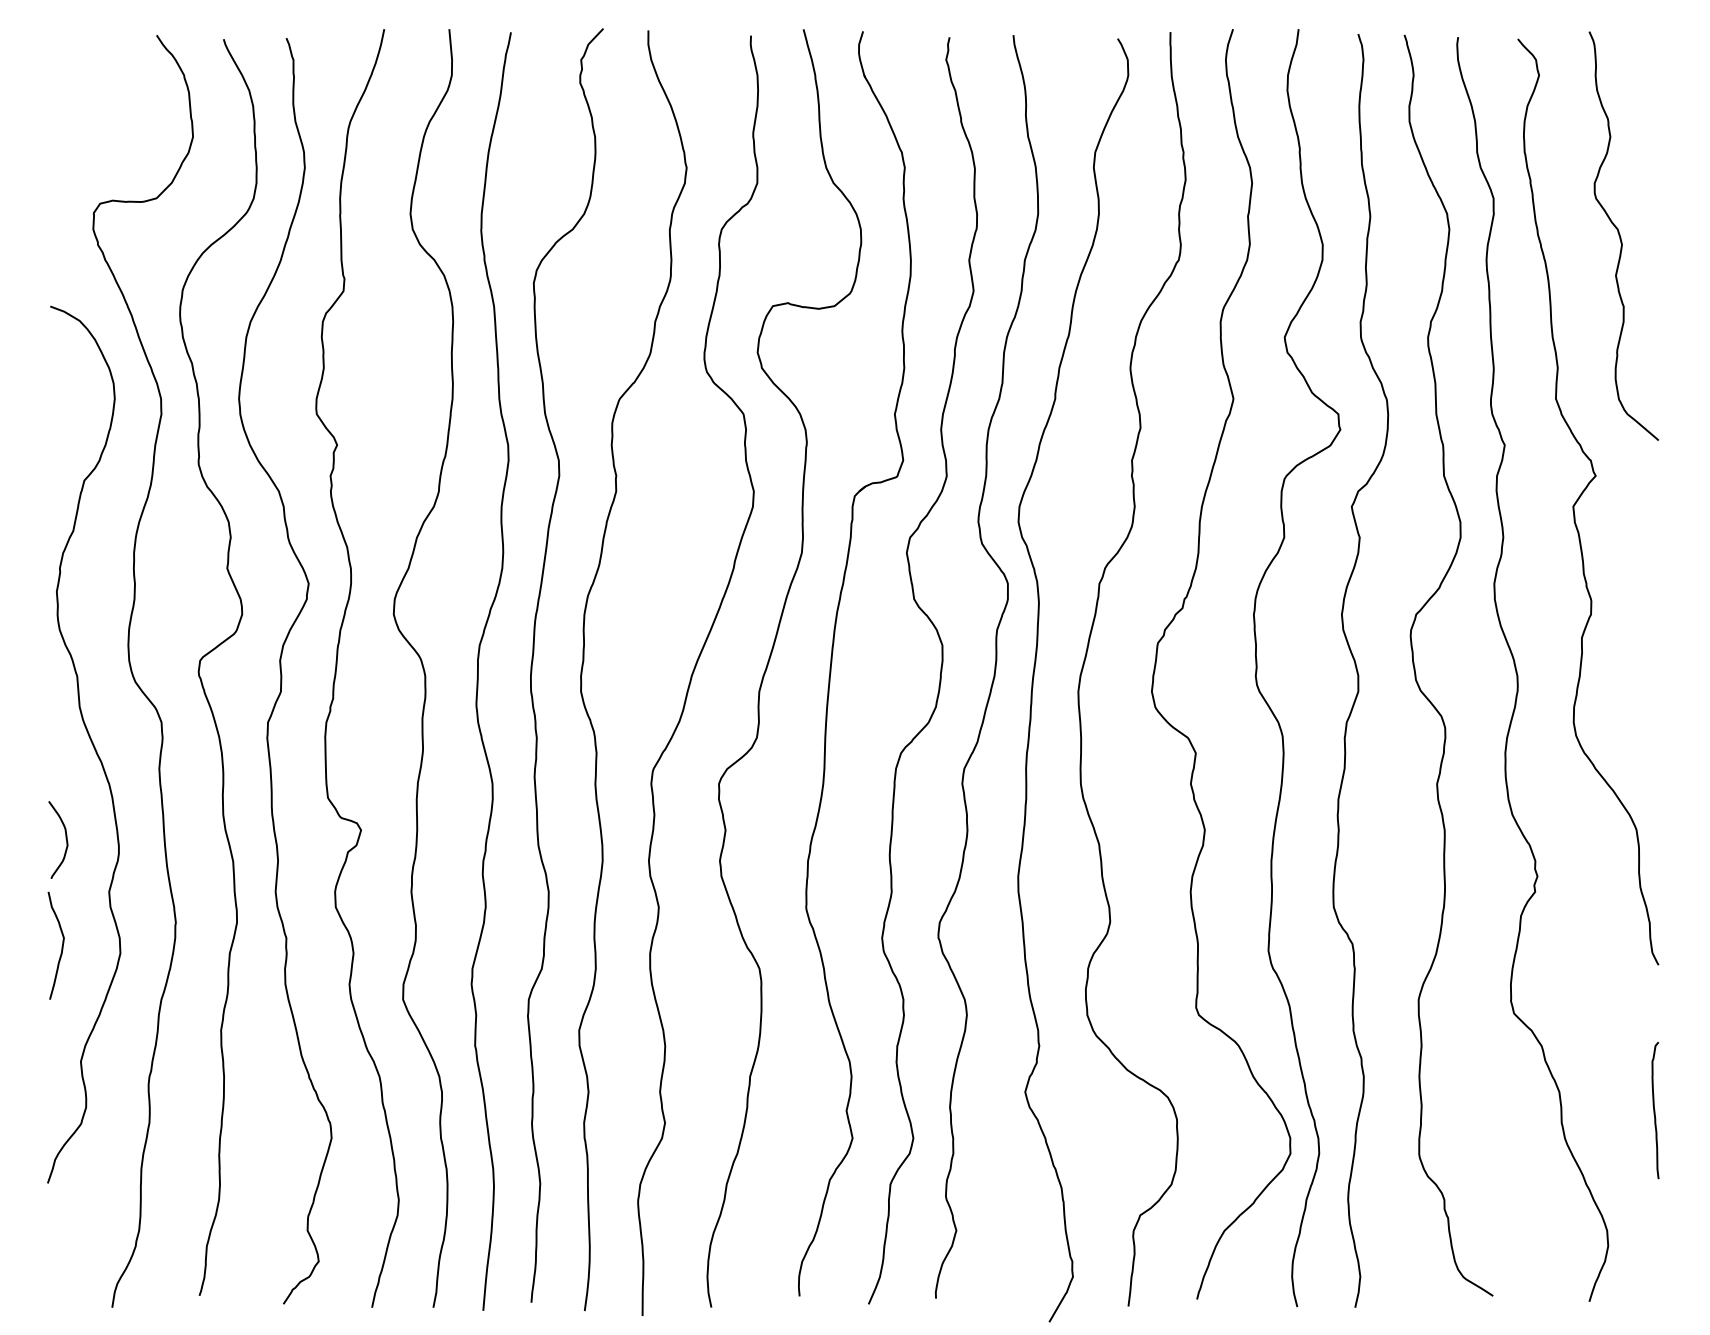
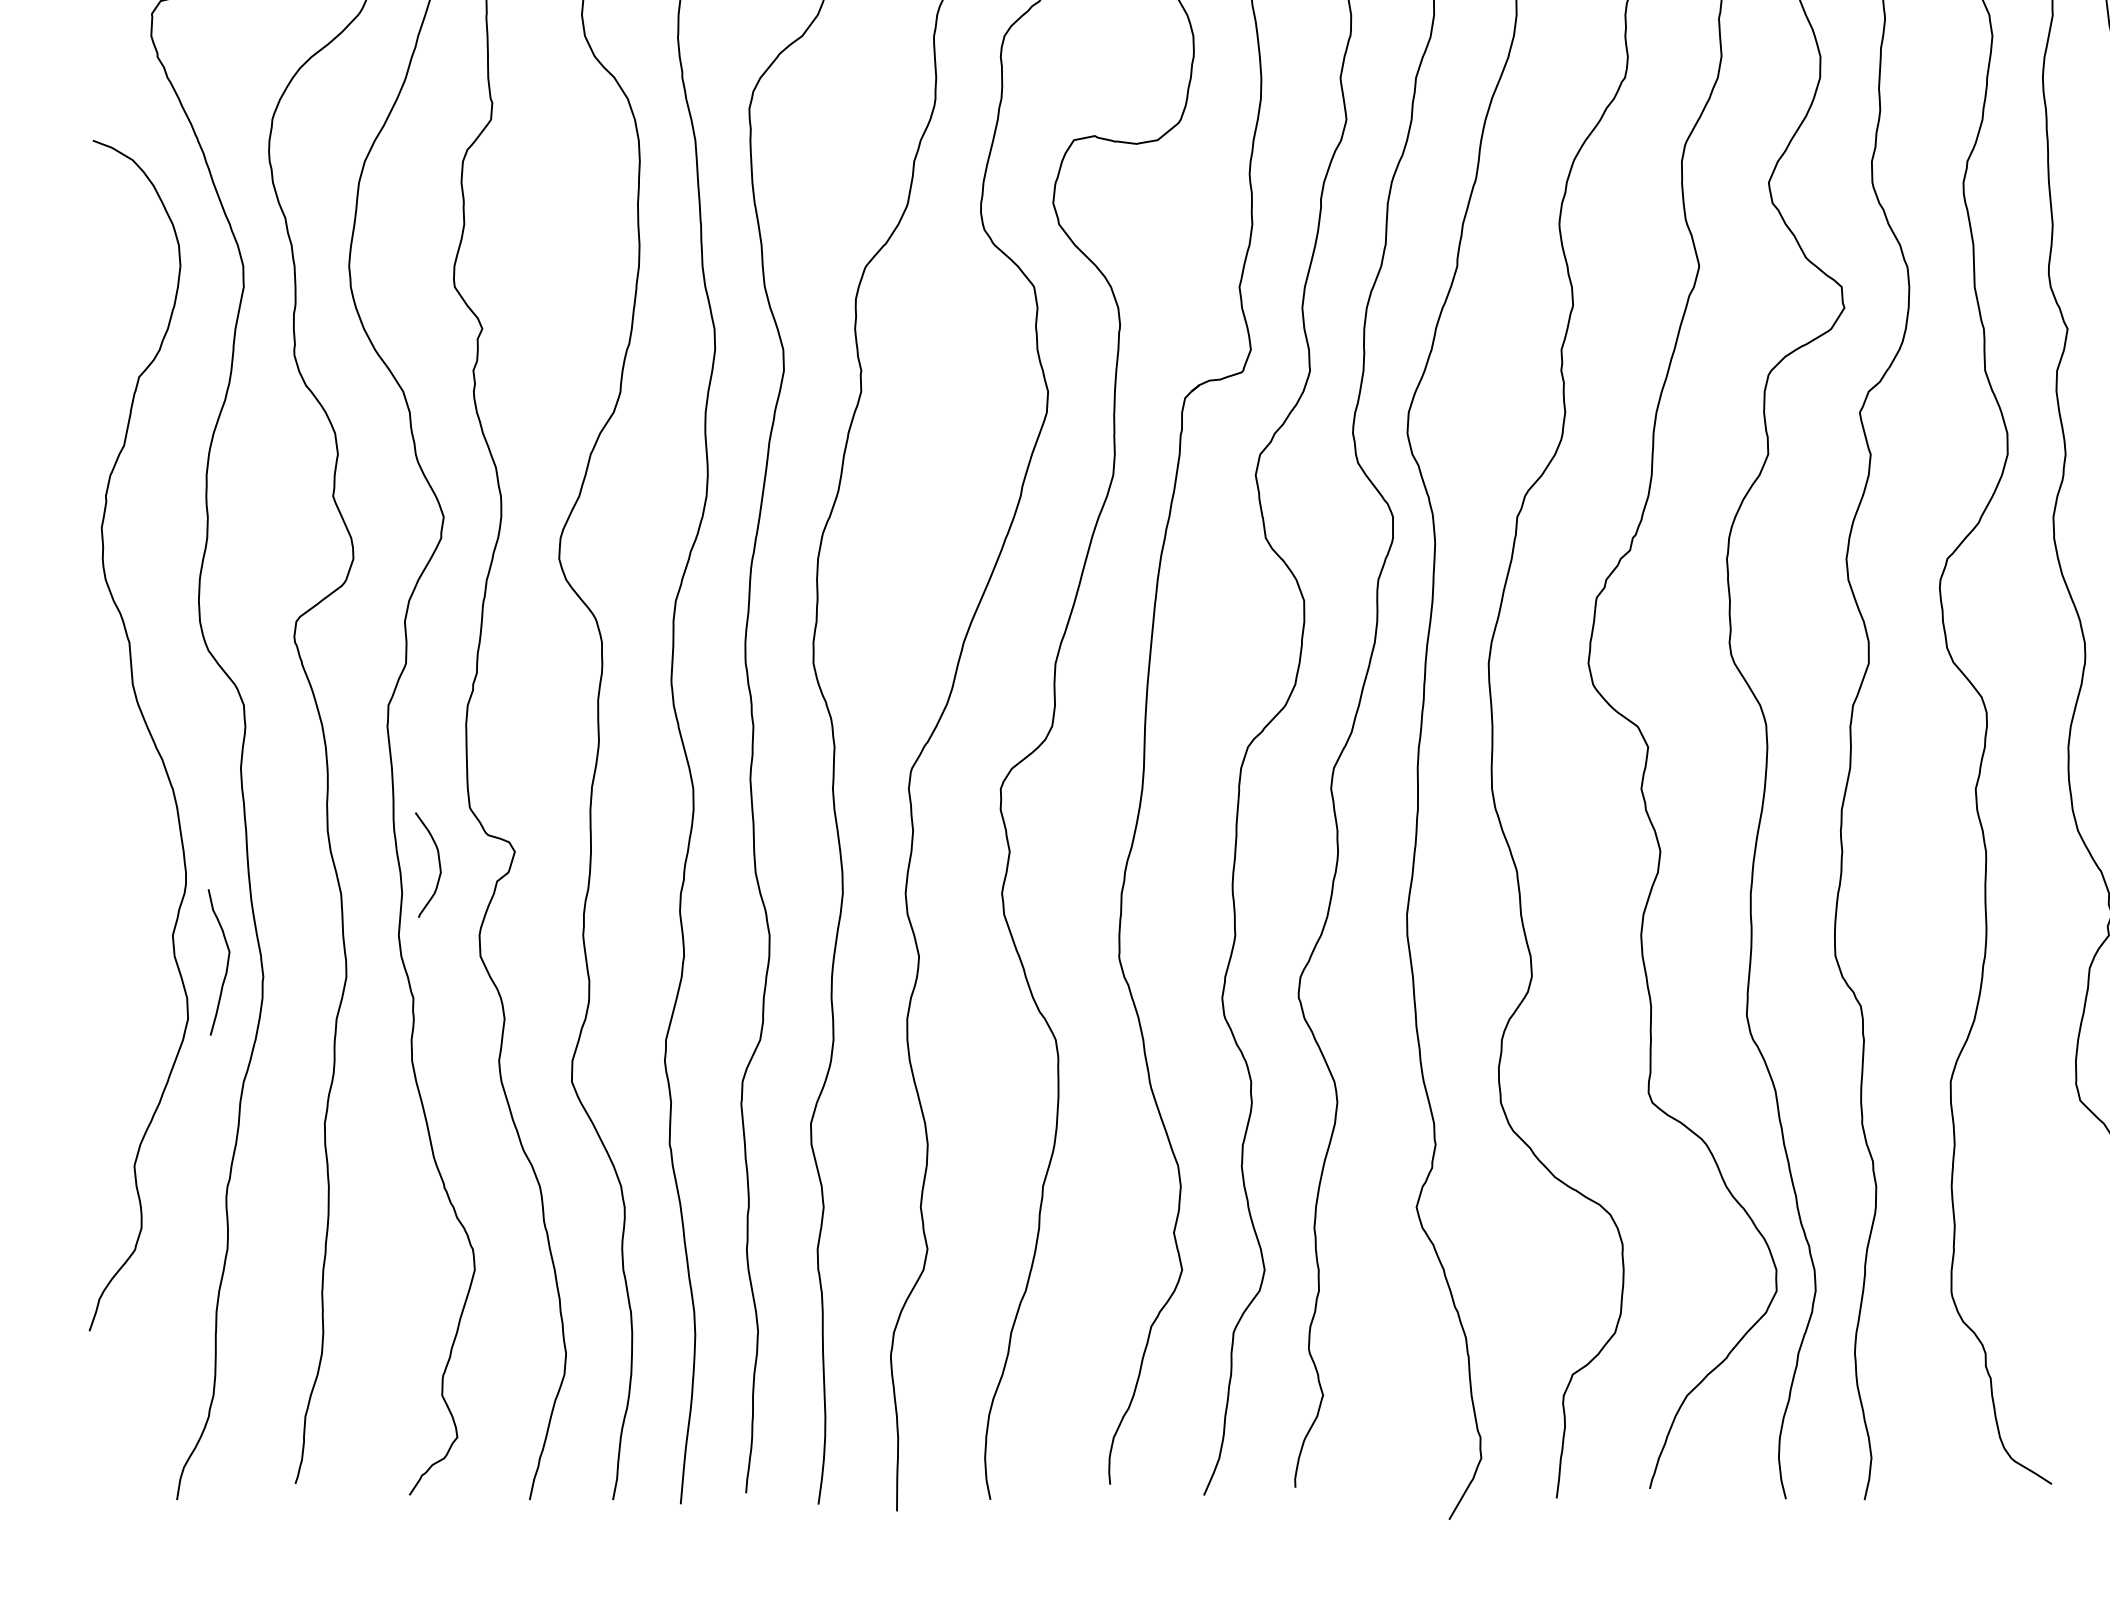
curve: (65, 838) -> (438, 862), moved
curve: (61, 946) -> (226, 963), moved

